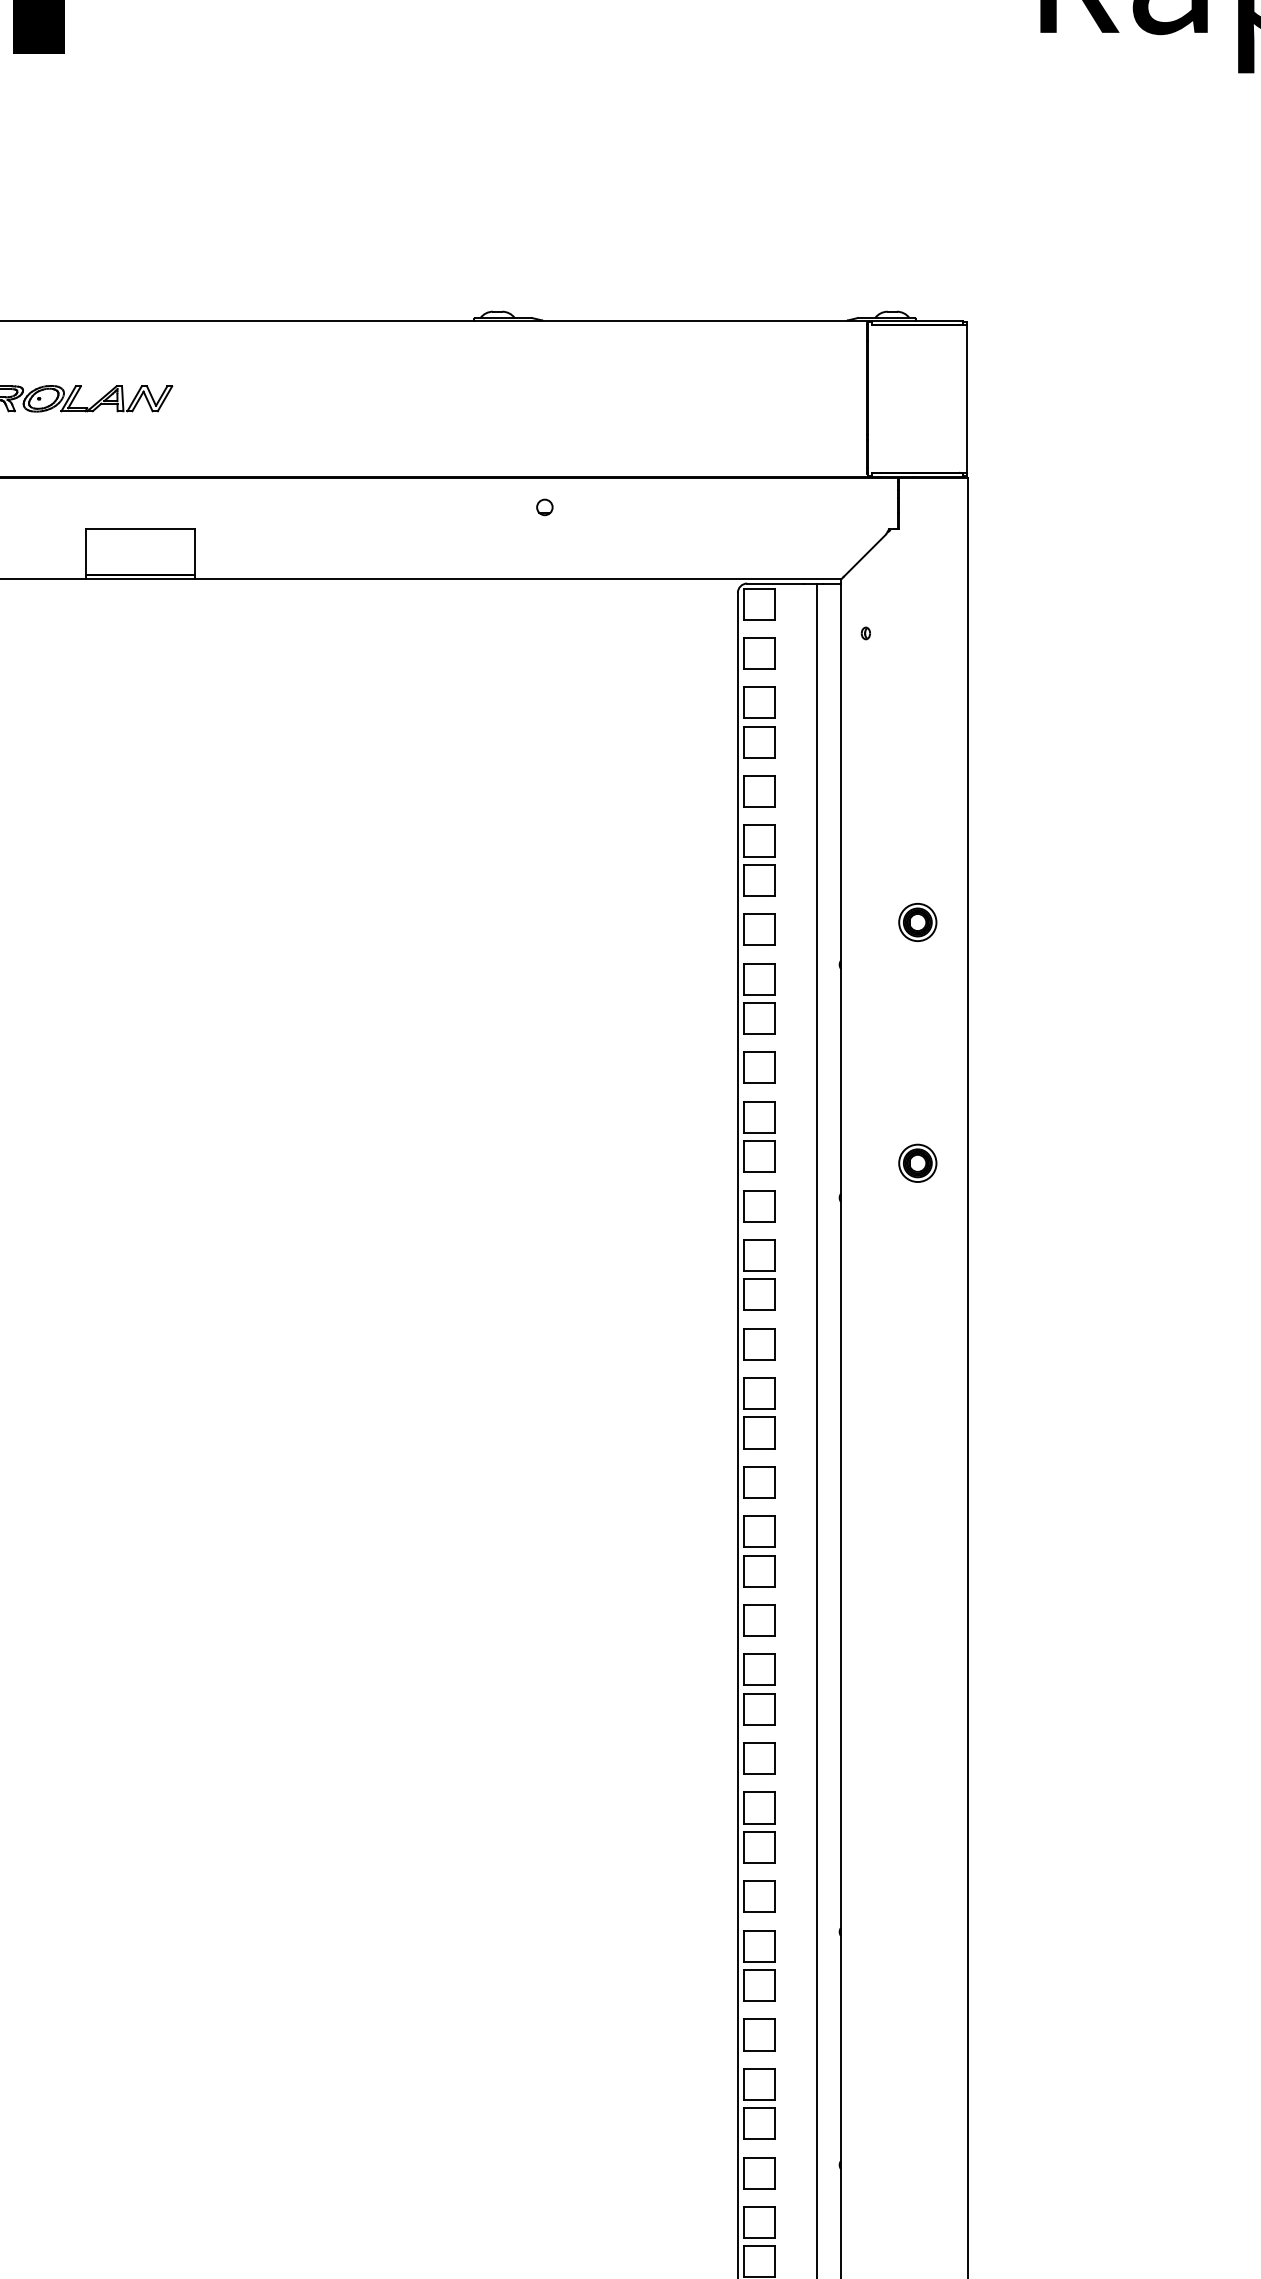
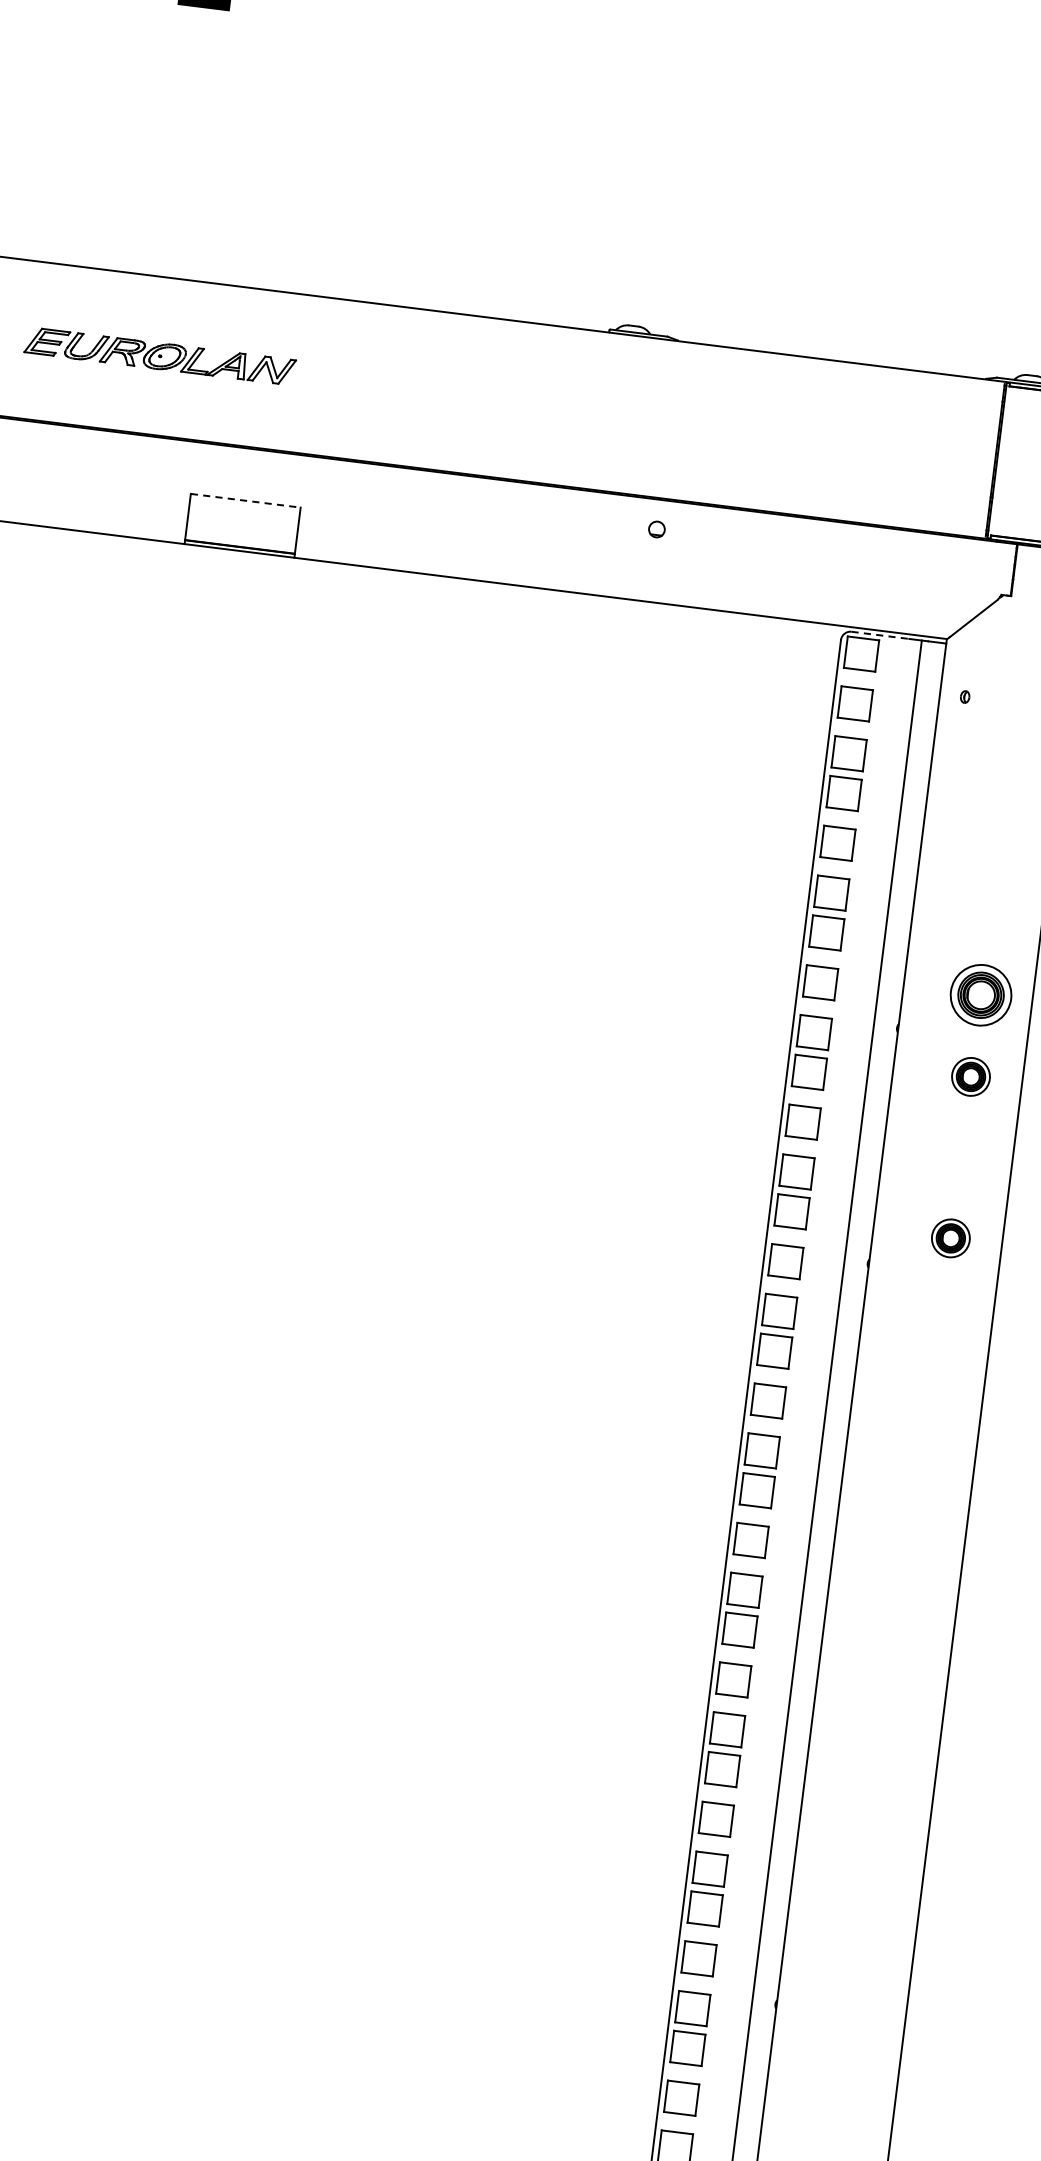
line: (140, 529) -> (246, 500), solid -> dashed
line: (775, 583) -> (880, 635), solid -> dashed
part: (917, 922) -> (980, 995), size x1.6
part: (917, 1002) -> (970, 1076), added

